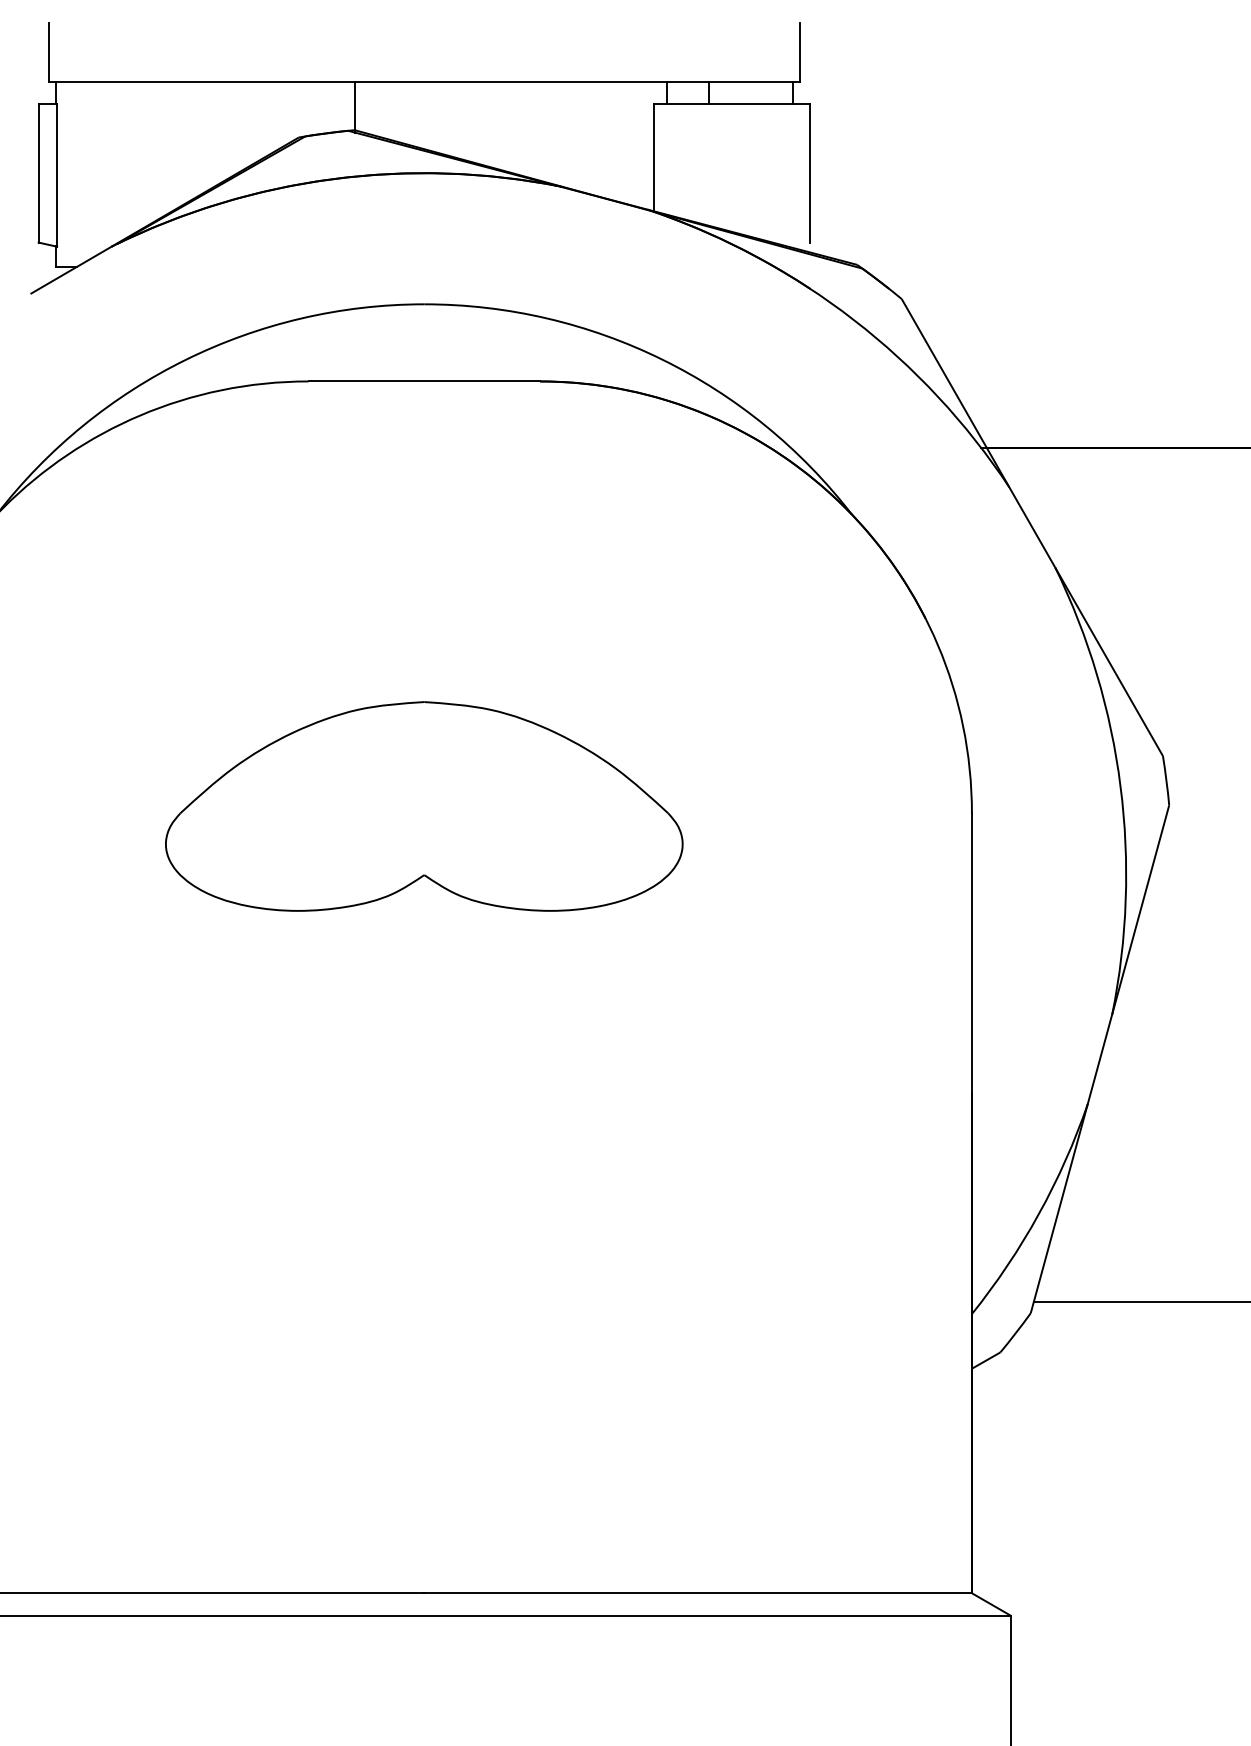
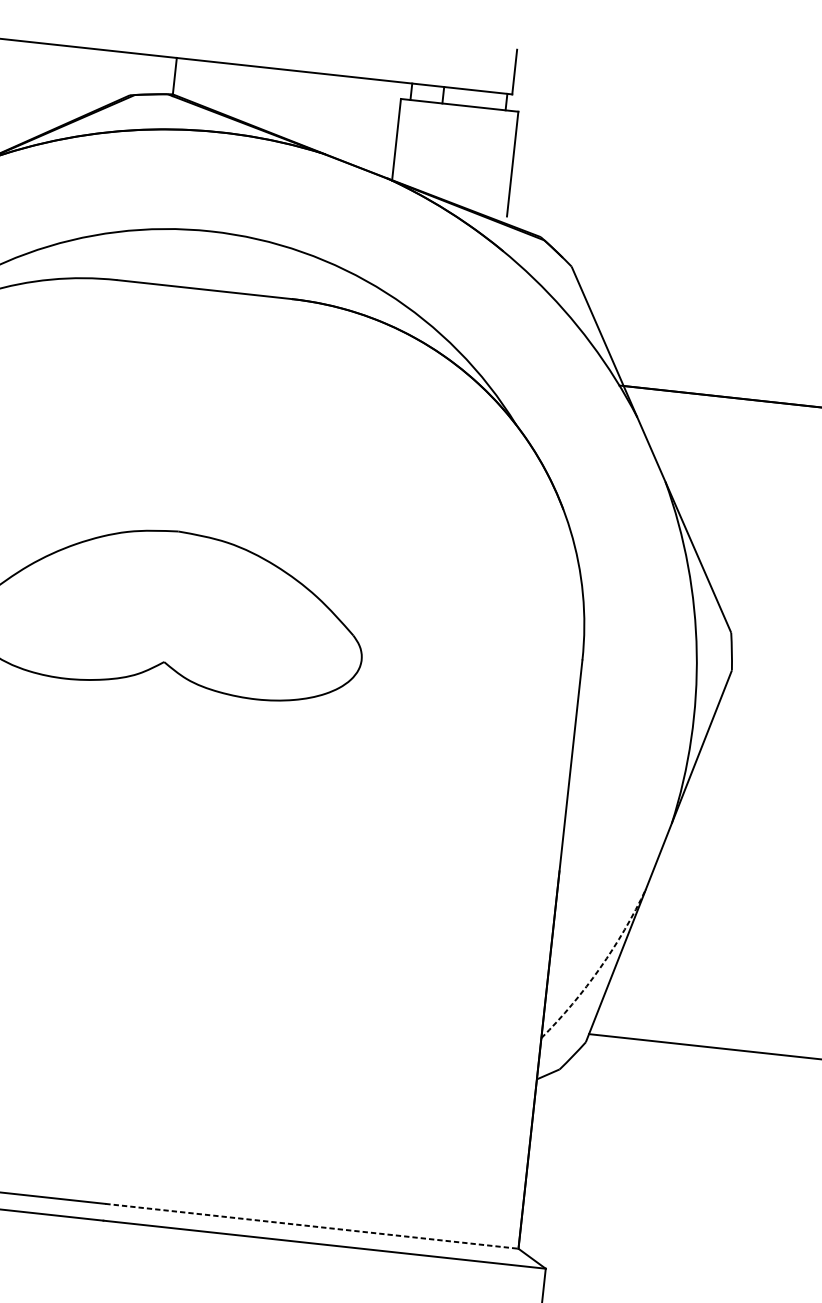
arc: (1038, 1214) -> (599, 968), solid -> dashed
line: (698, 1593) -> (312, 1226), solid -> dashed

